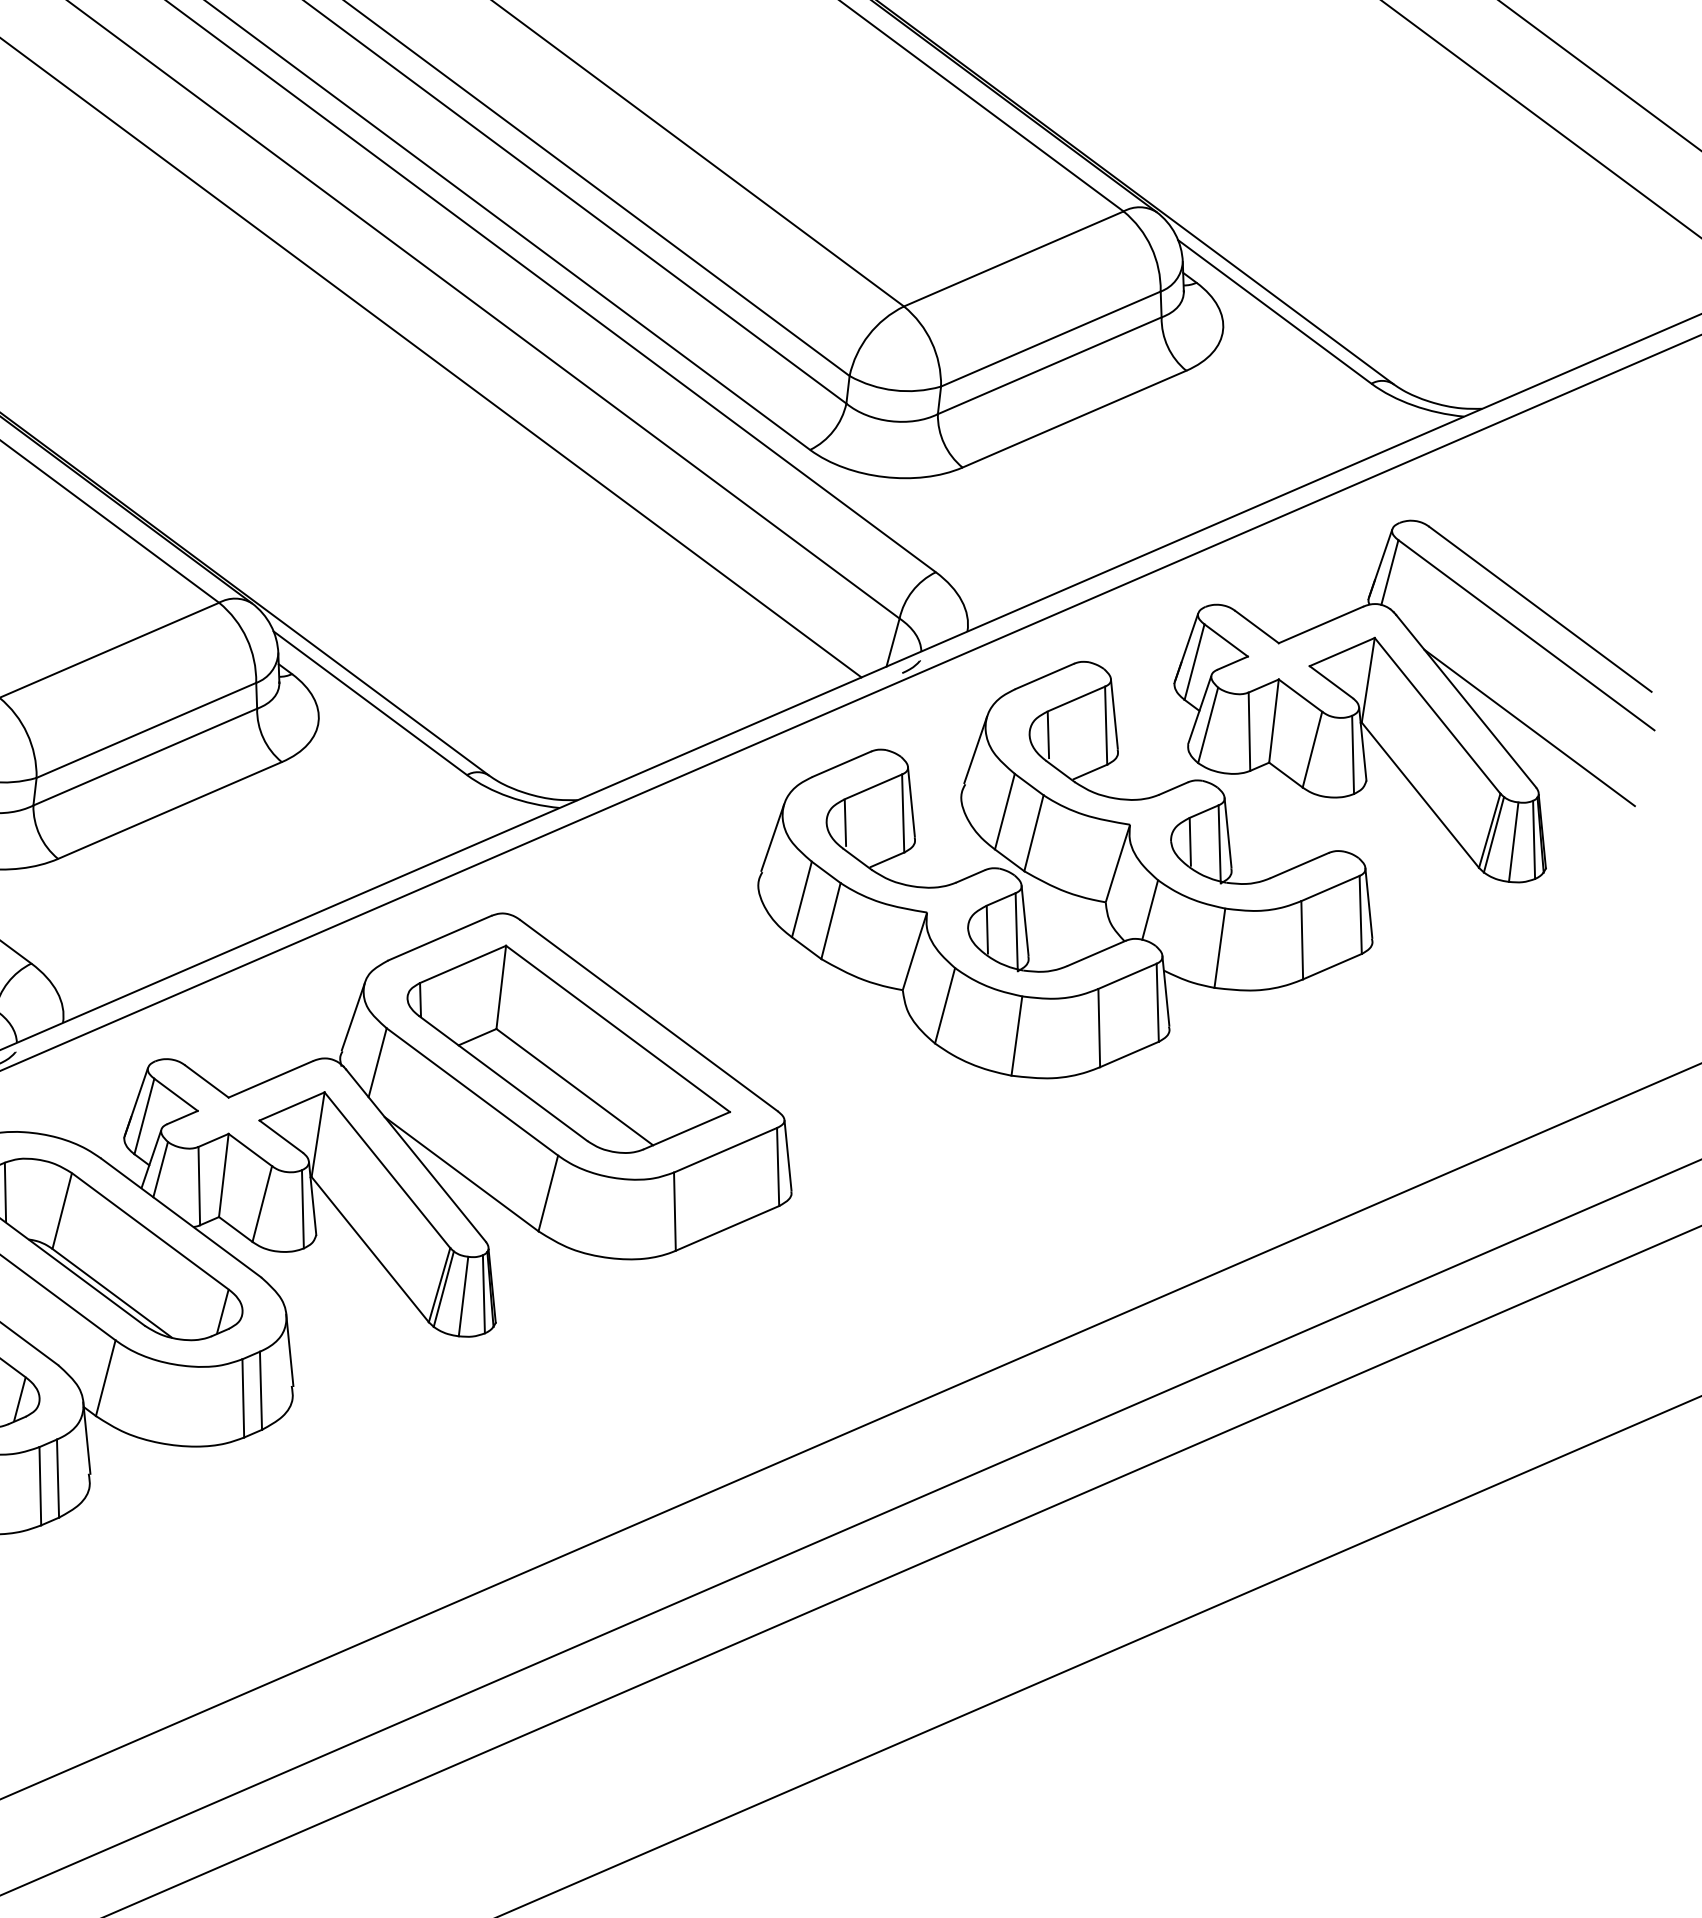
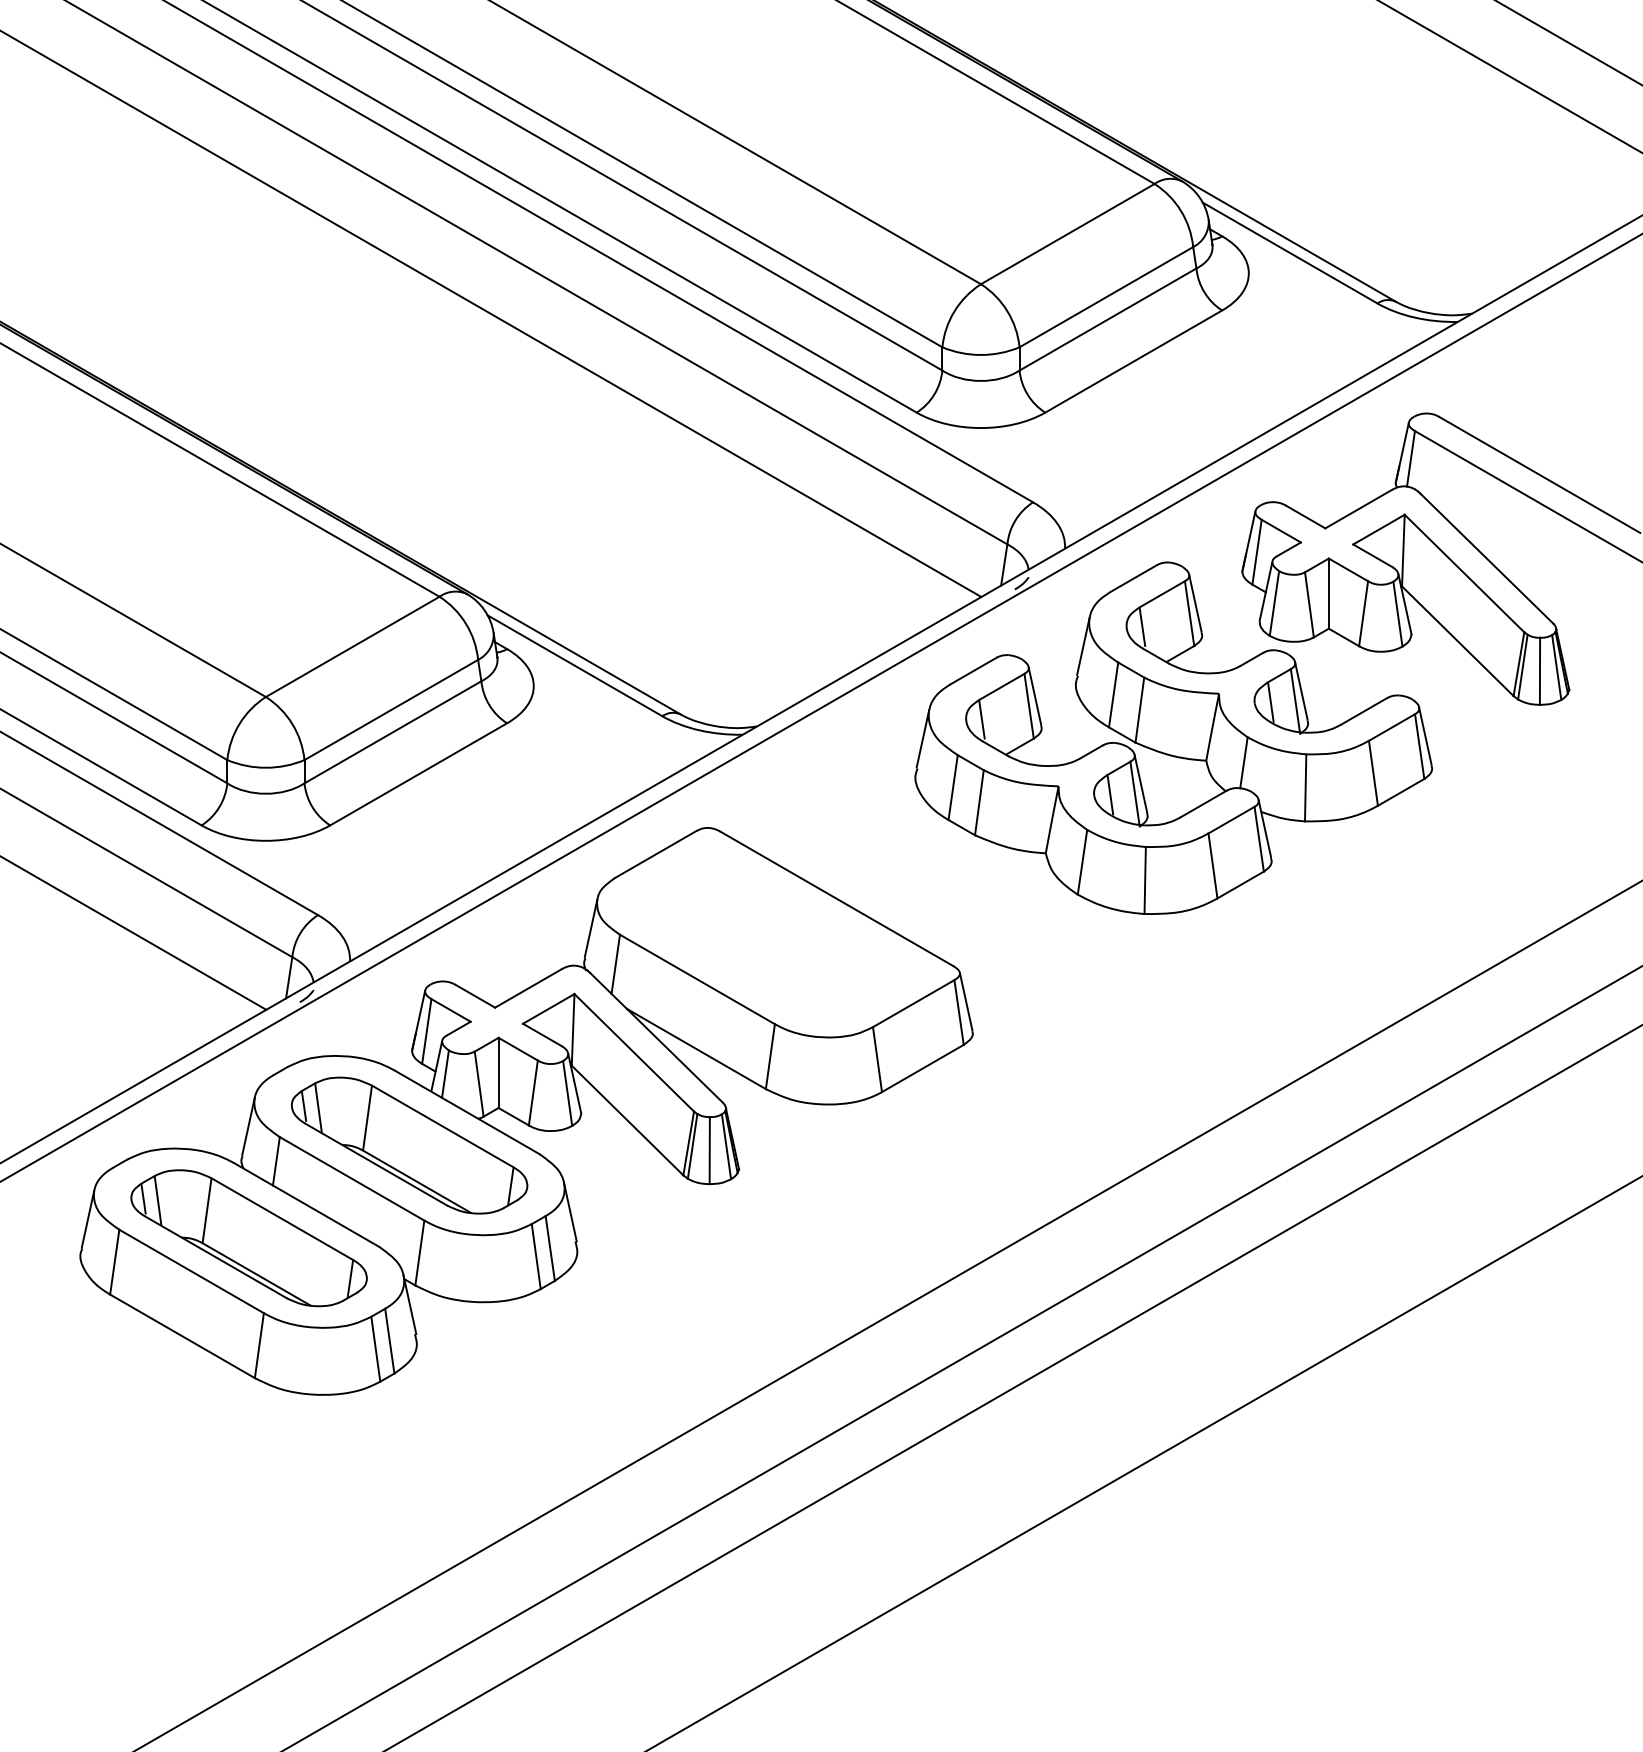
line: (1529, 727) -> (1542, 574), removed
part: (568, 1049) -> (773, 934), removed

